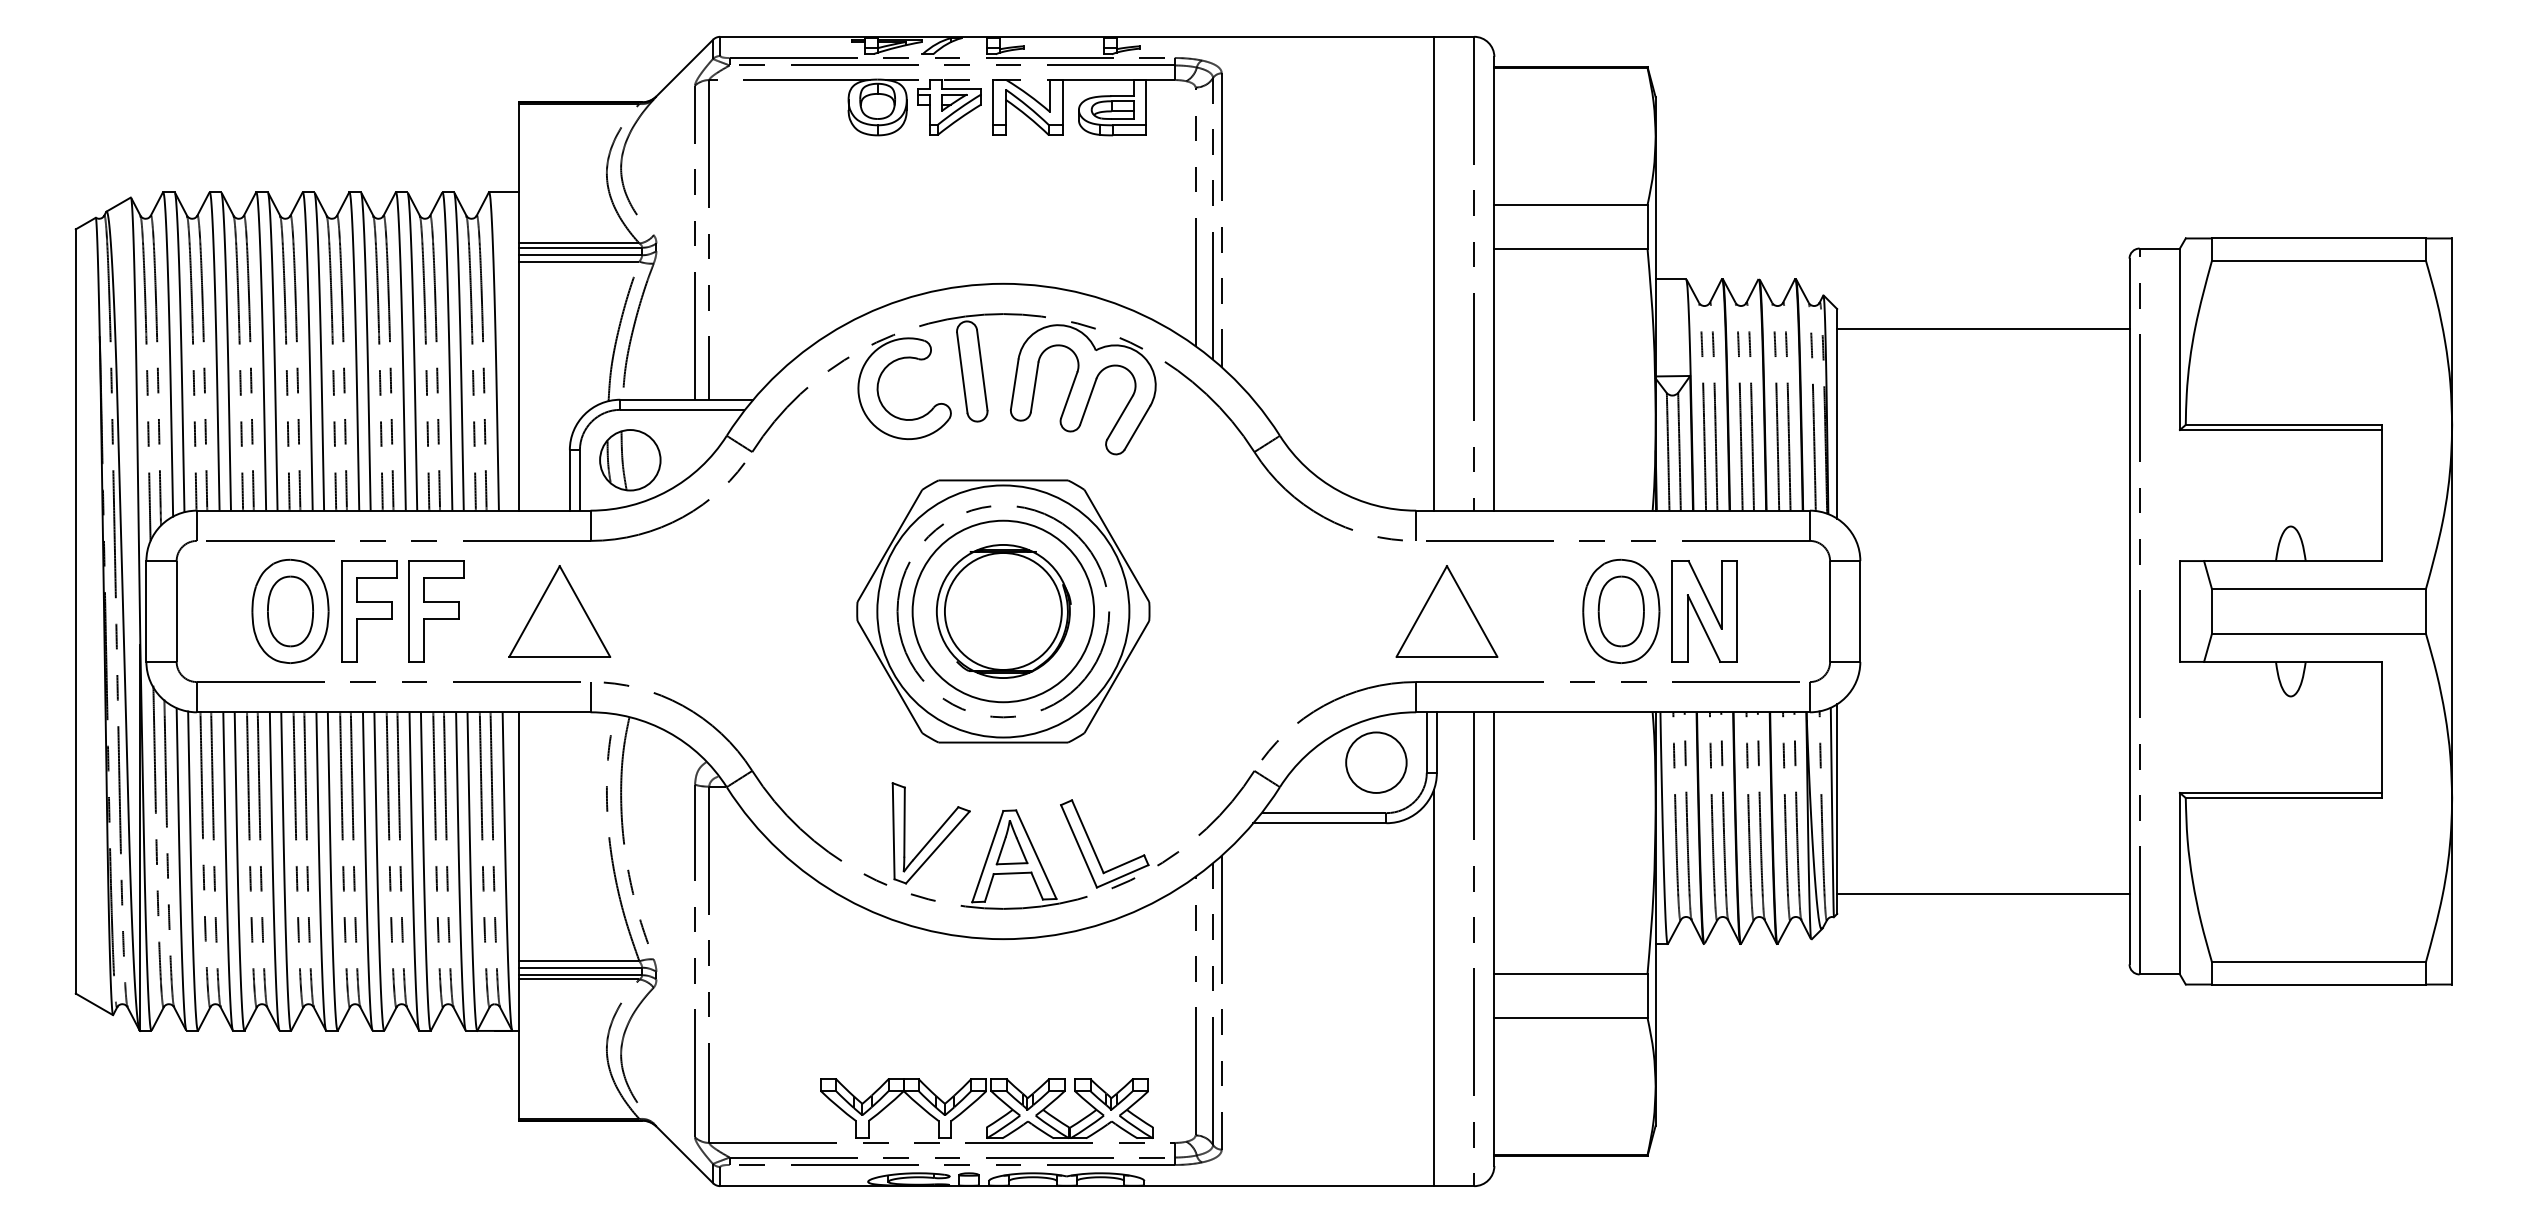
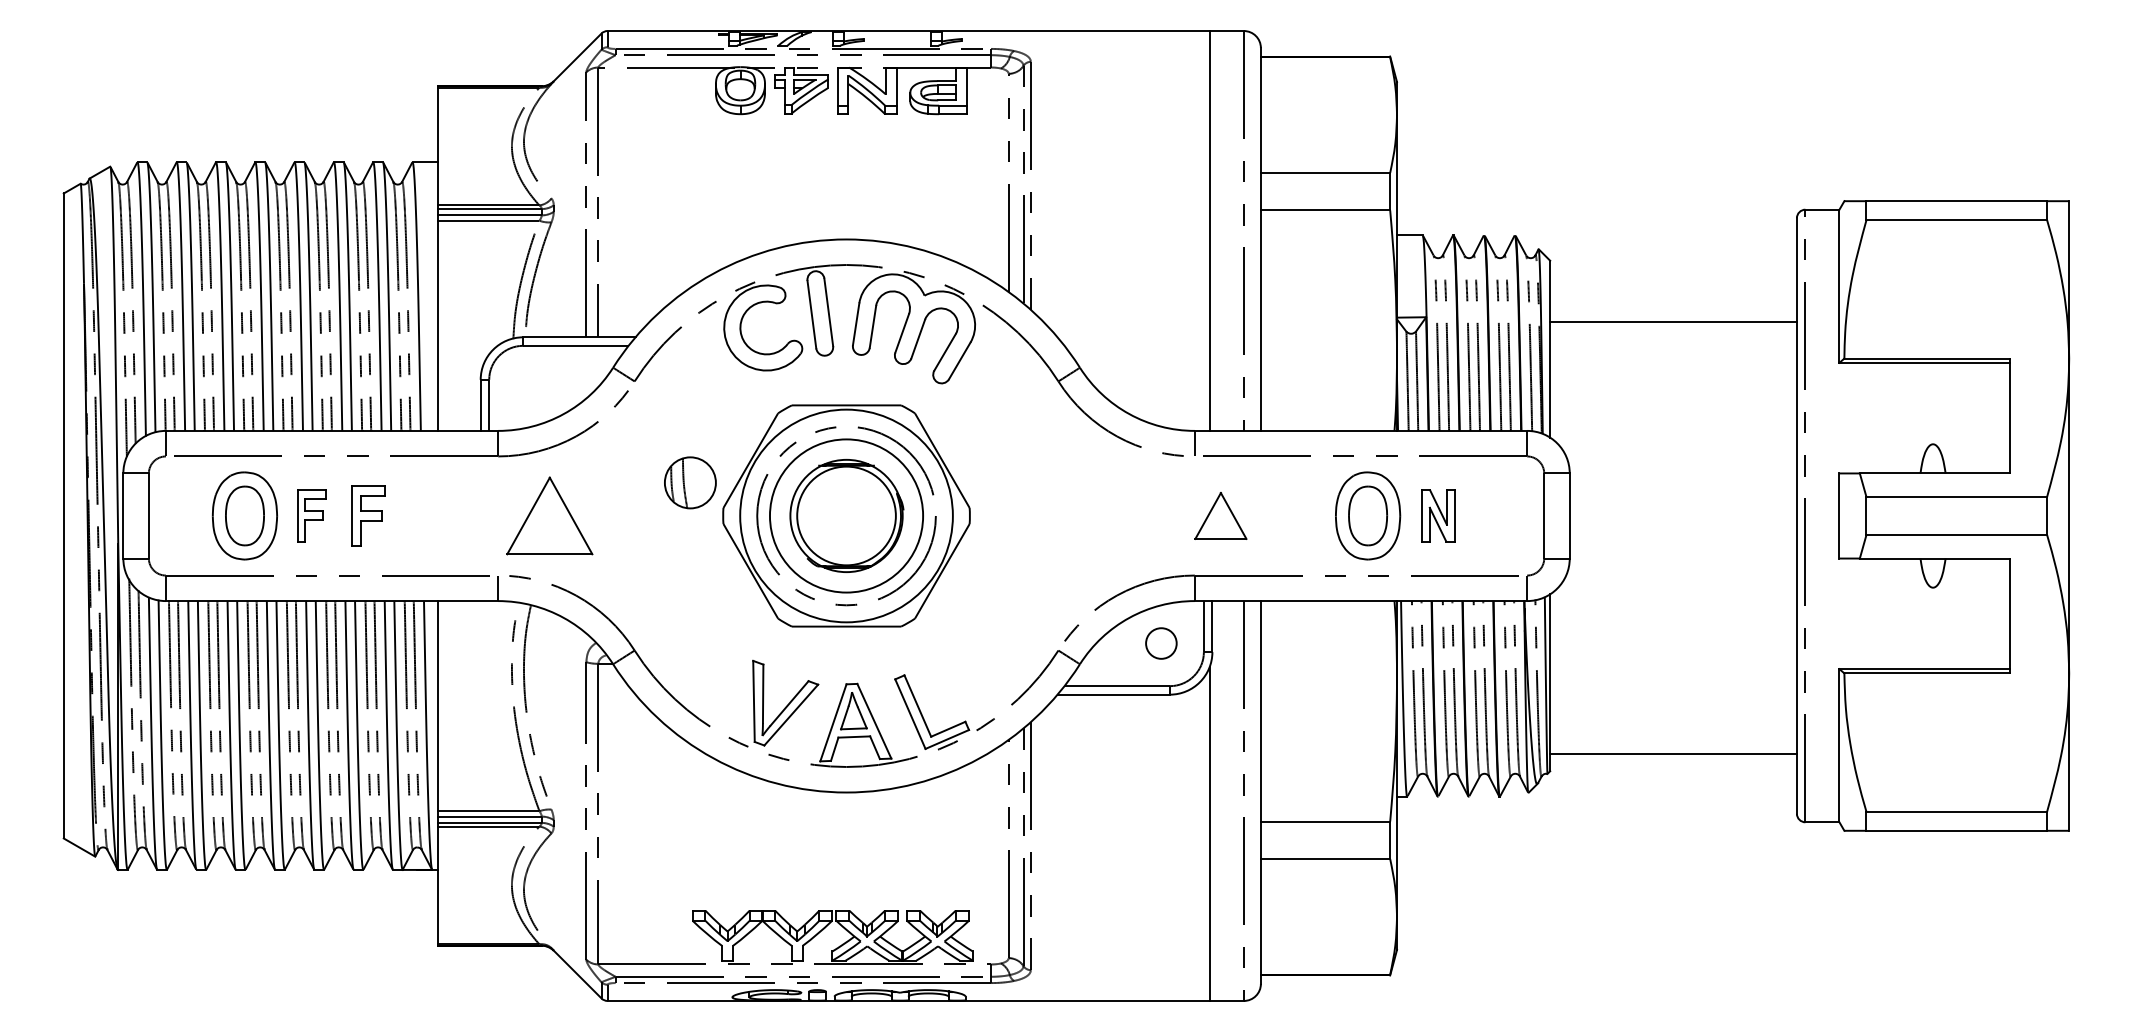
line: (1983, 329) -> (1673, 321), moved
part: (630, 460) -> (690, 483), moved
part: (369, 611) -> (311, 516), size x0.6
part: (436, 611) -> (368, 516), size x0.7
part: (559, 611) -> (549, 516), moved
part: (1446, 611) -> (1220, 516), size x0.6
part: (1704, 611) -> (1438, 516), size x0.6
circle: (1376, 762) -> (1161, 643), size x0.6

